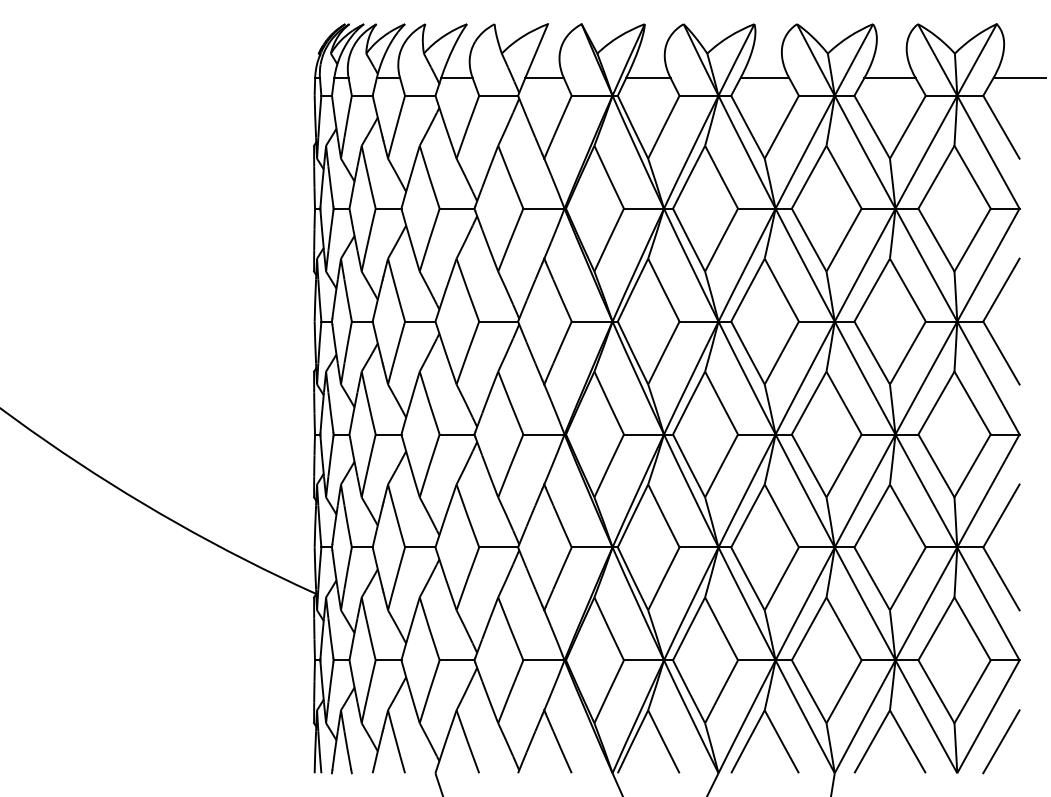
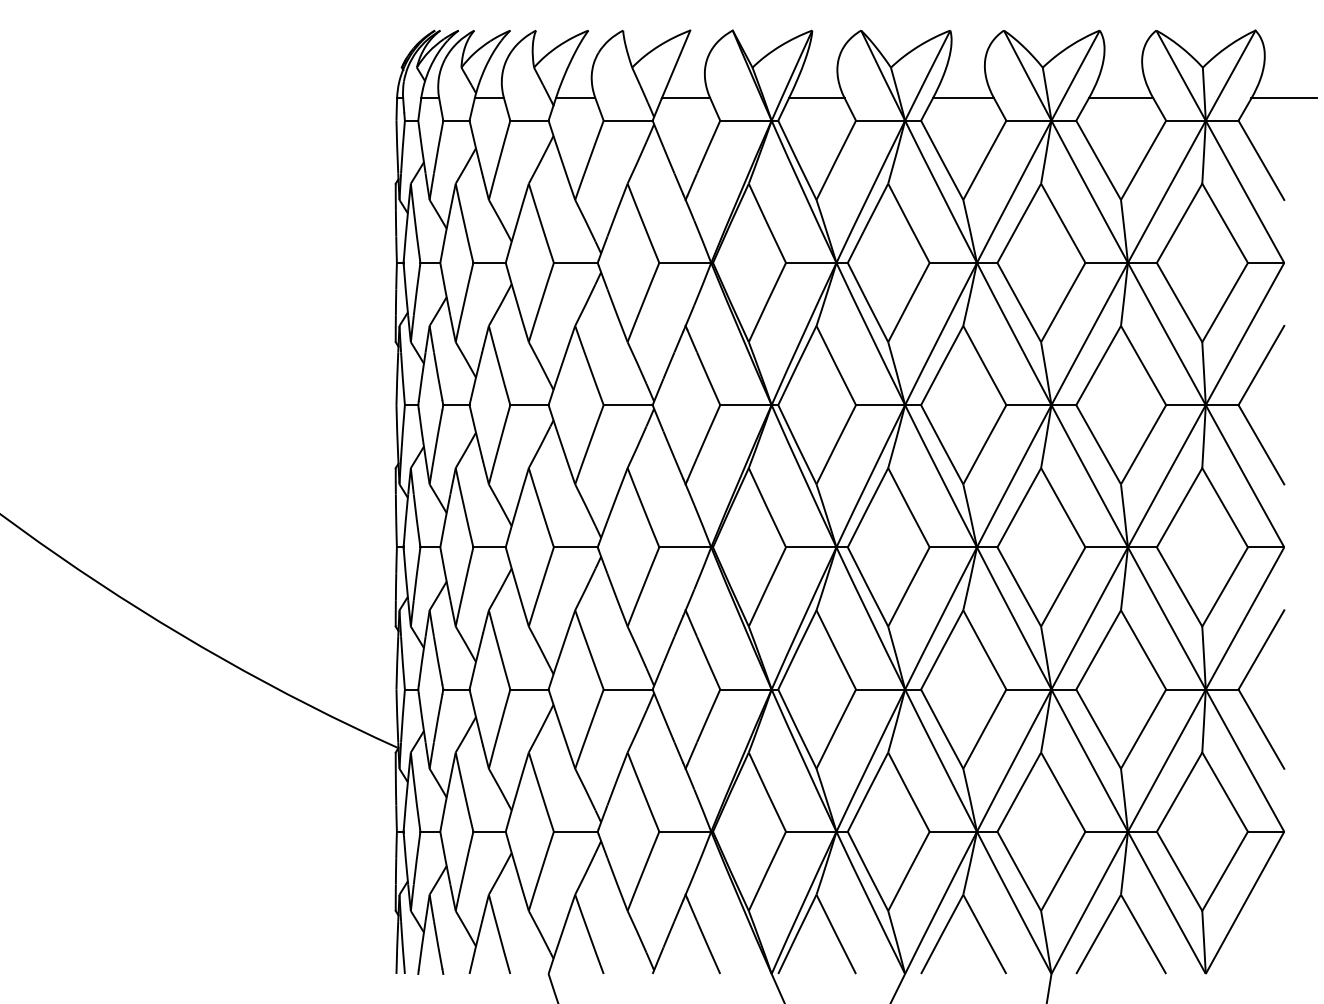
line: (1001, 741) -> (1261, 933), removed

